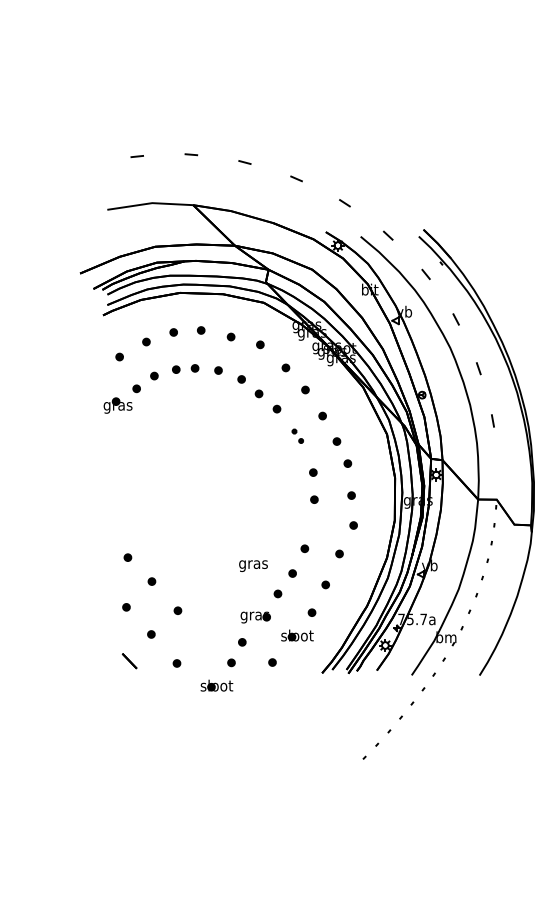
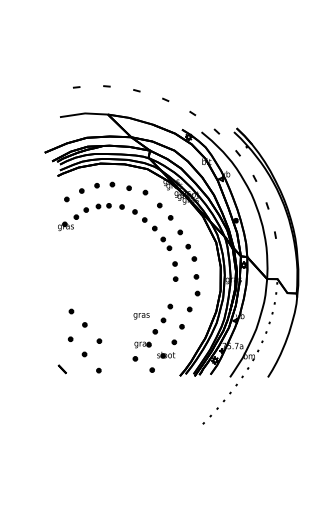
part: (297, 435) -> (166, 243), size x1.67
part: (127, 661) -> (61, 369), moved
part: (219, 673) -> (122, 376), removed

